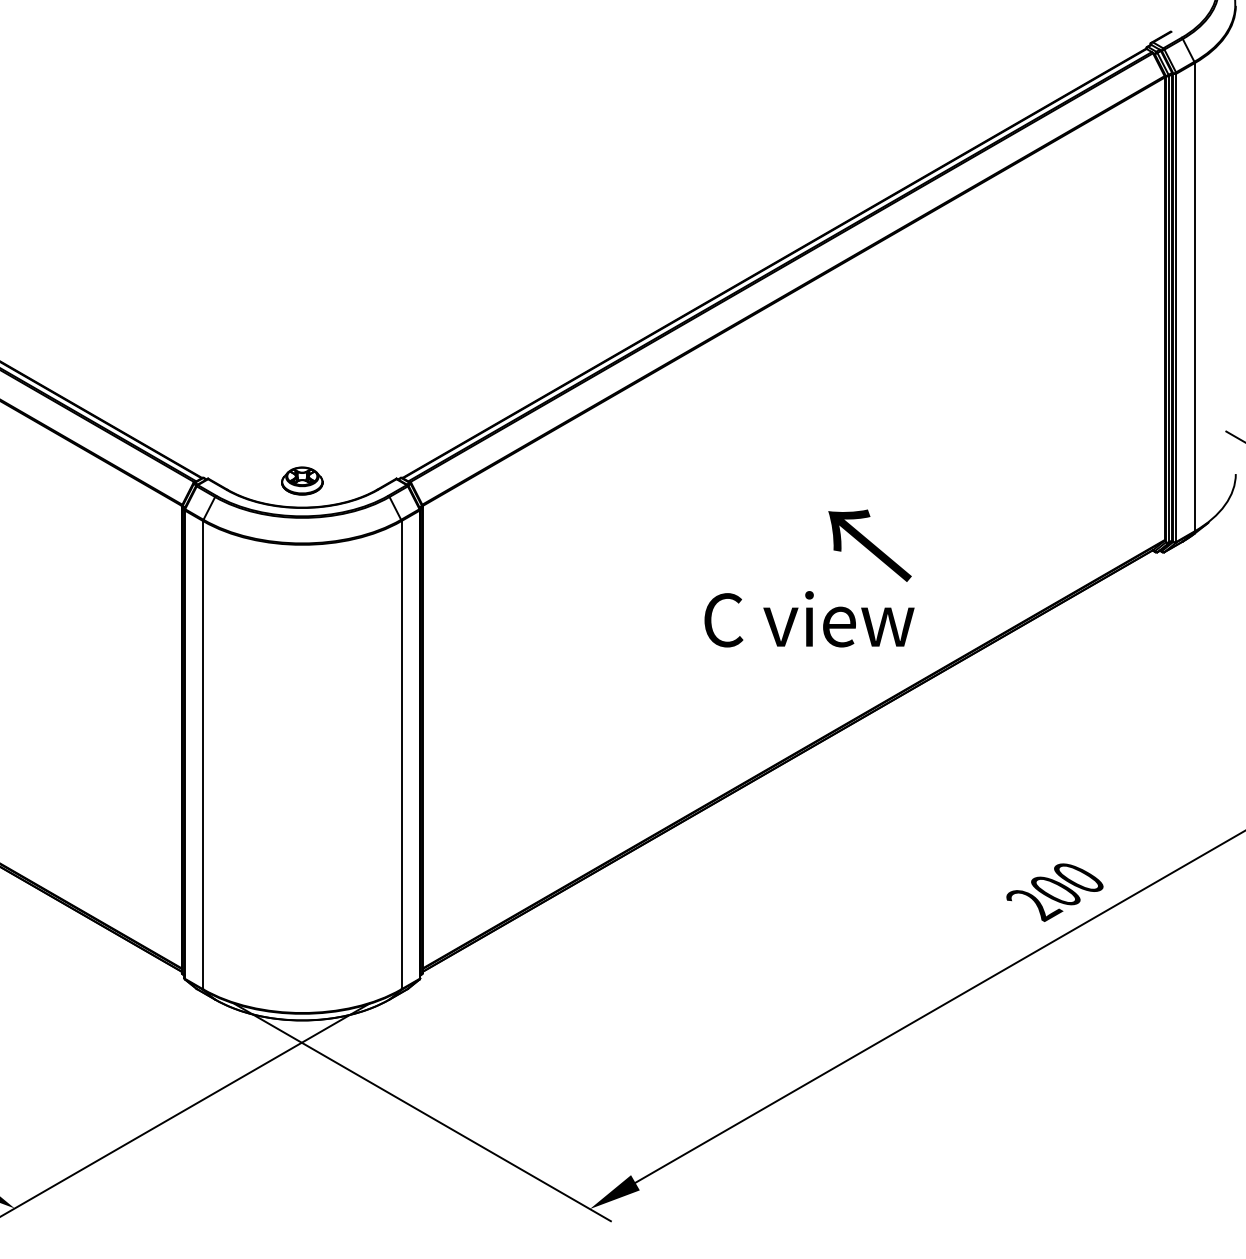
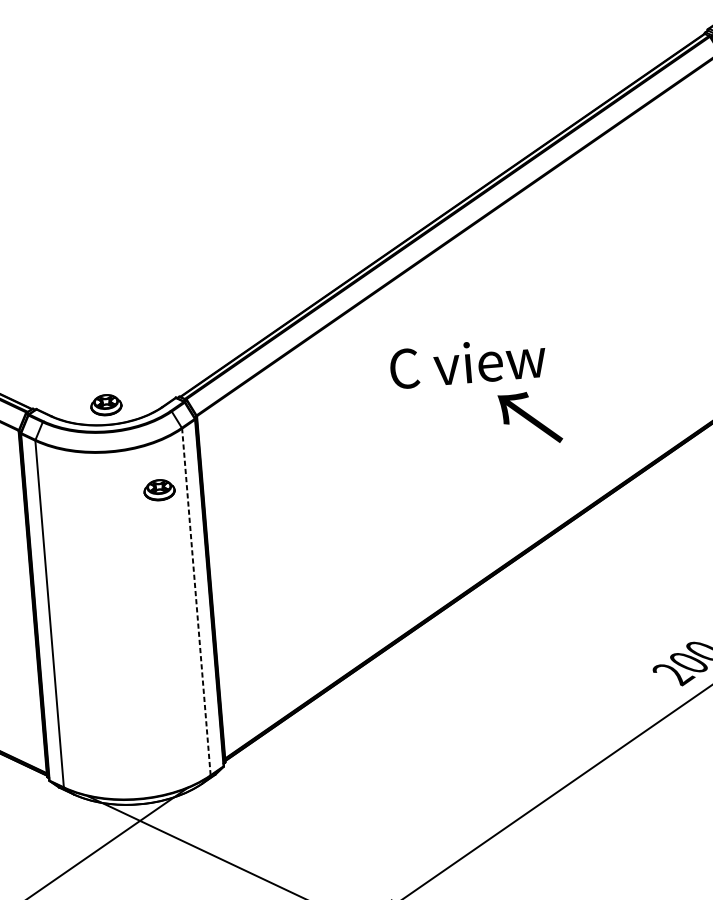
part: (364, 600) -> (159, 489), added
text: (809, 619) -> (468, 363), moved
line: (401, 754) -> (196, 601), solid -> dashed

